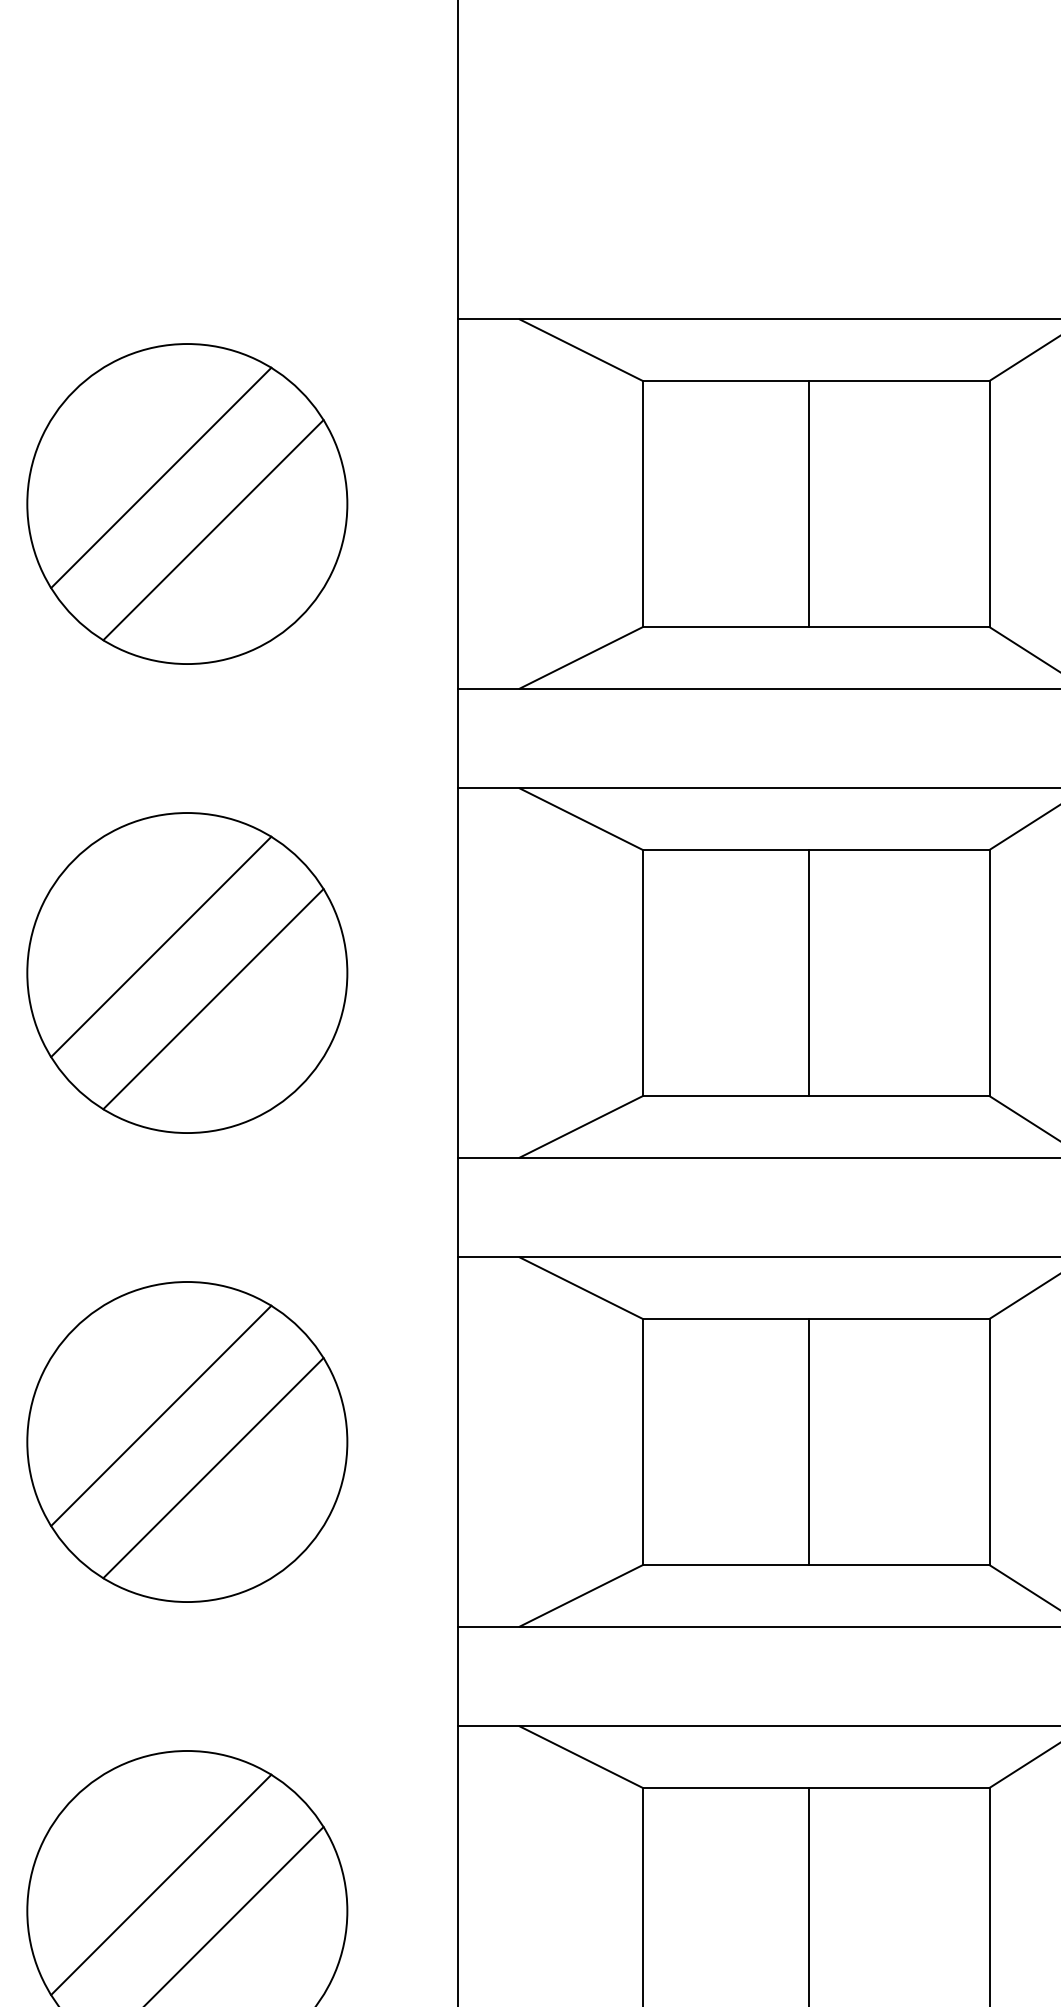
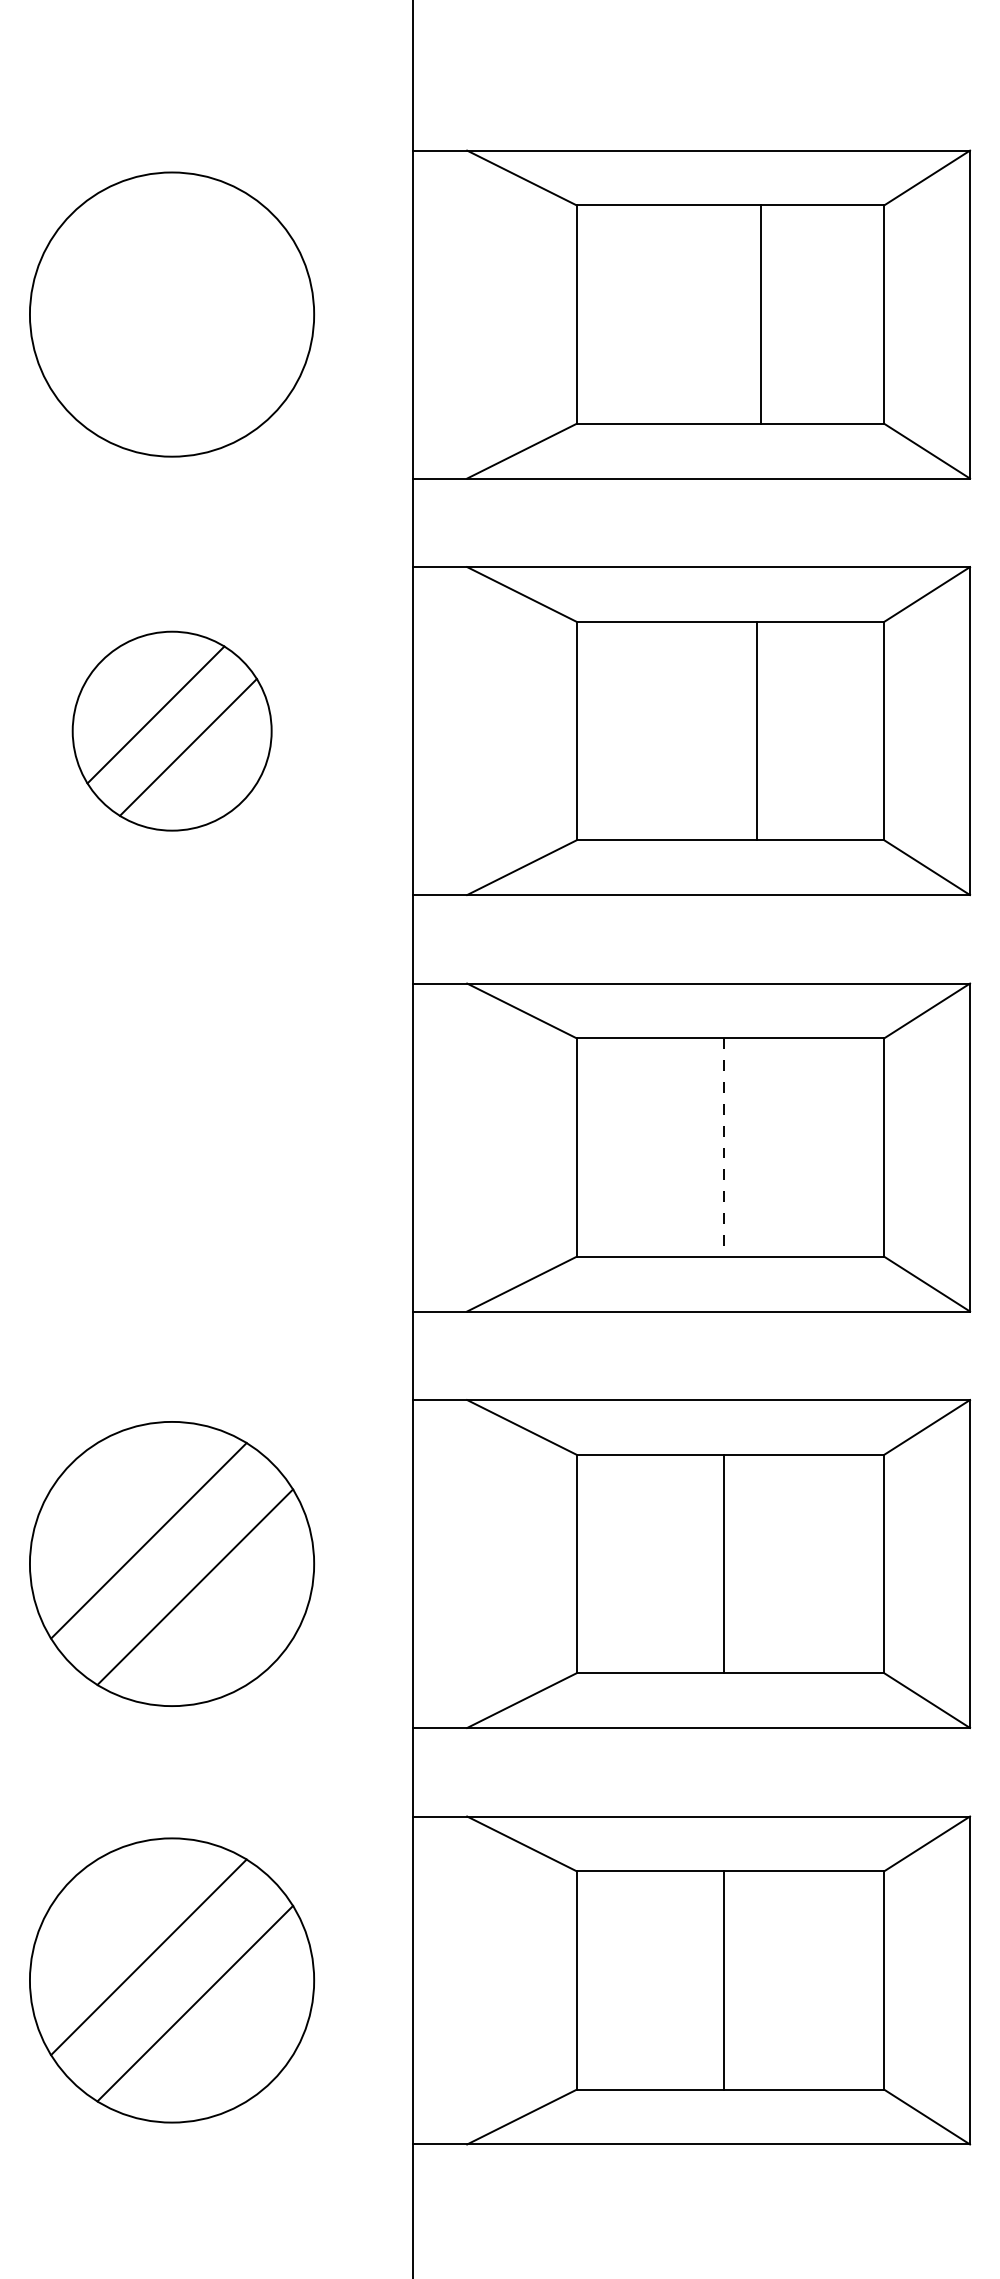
line: (160, 478) -> (148, 291), removed
line: (809, 503) -> (761, 314), moved
line: (213, 529) -> (195, 337), removed
line: (809, 972) -> (757, 730), moved
part: (187, 973) -> (172, 731), size x0.7
part: (187, 1441) -> (172, 1147), removed
line: (809, 1443) -> (724, 1148), solid -> dashed

